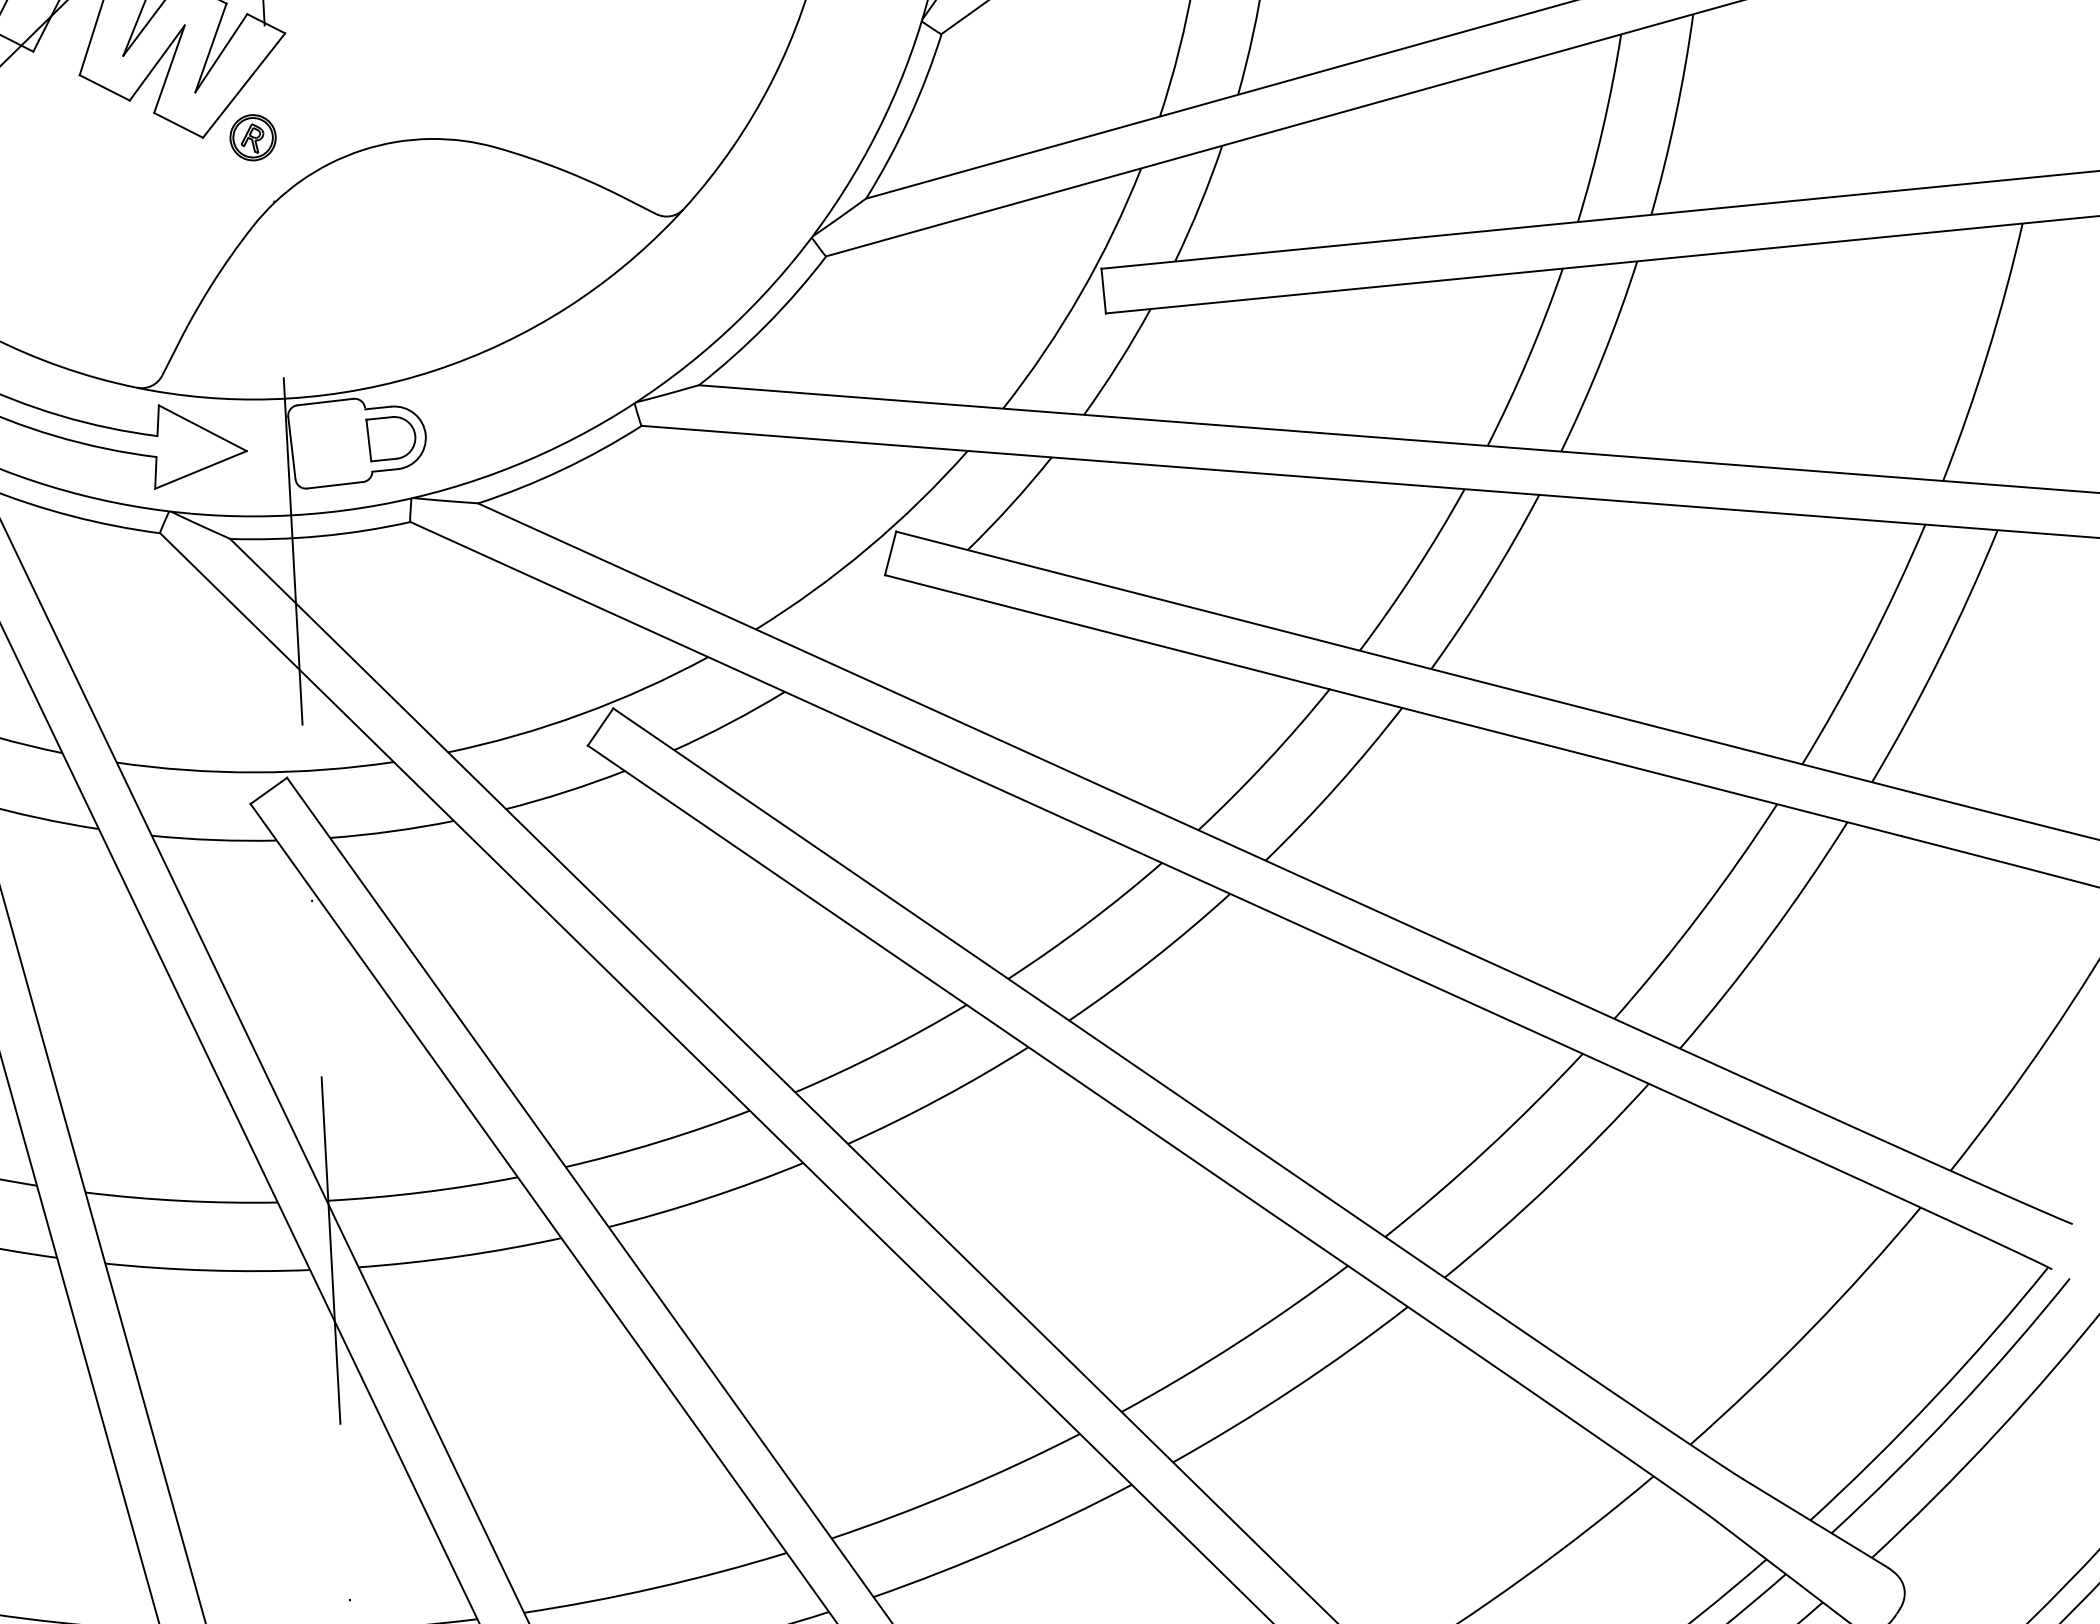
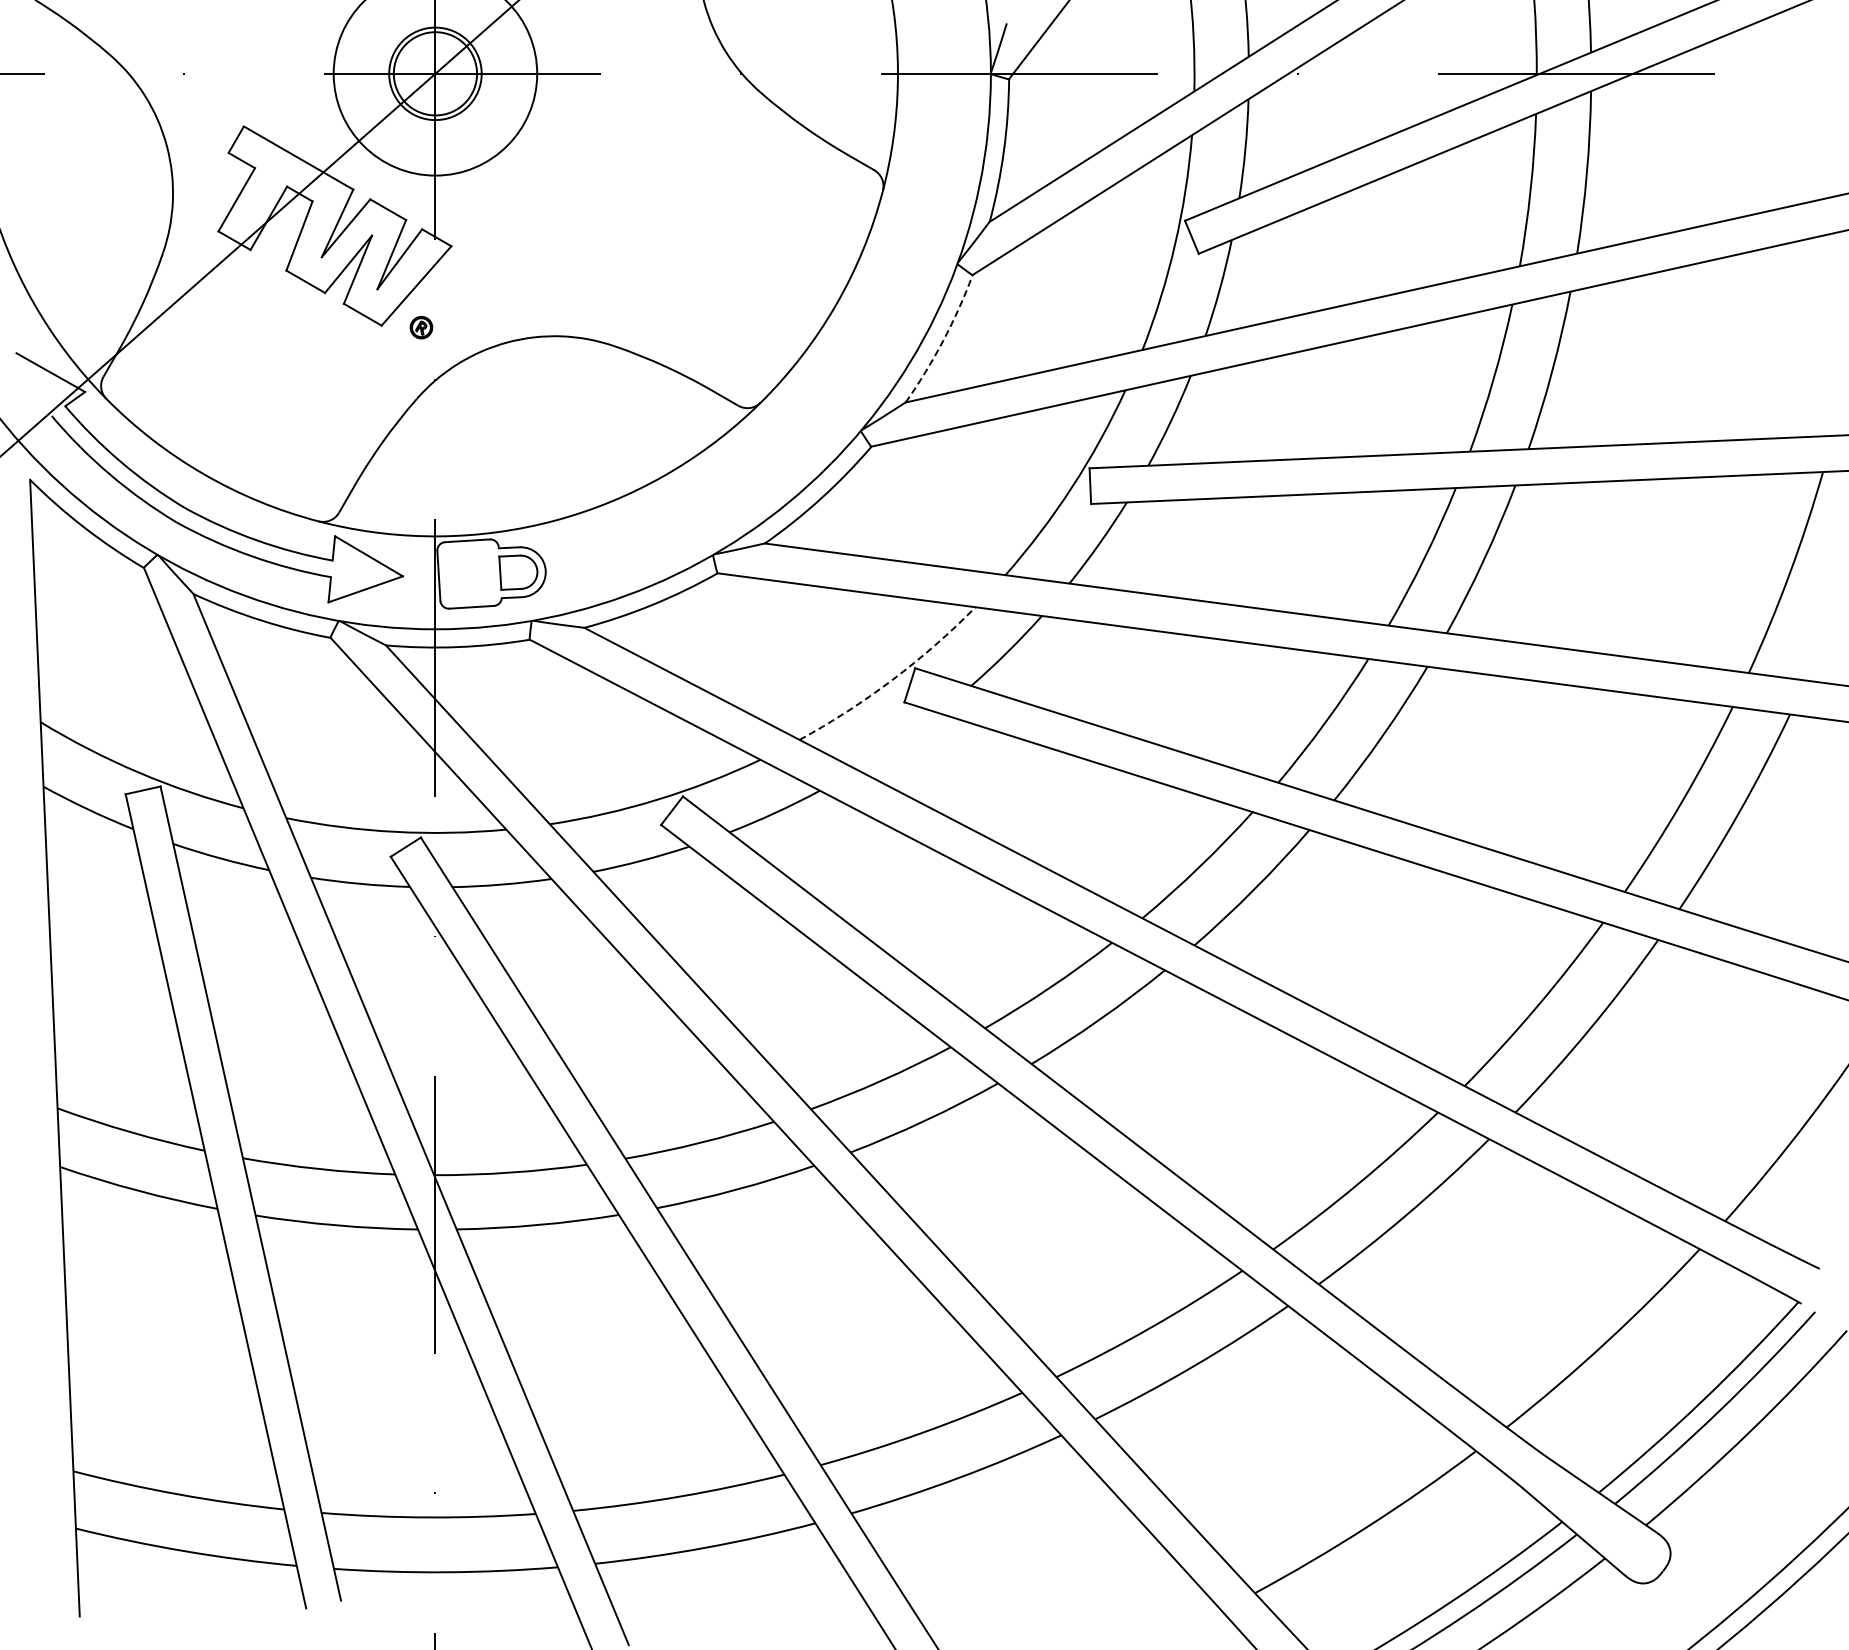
arc: (909, 118) -> (943, 340), solid -> dashed
part: (253, 137) -> (421, 327), size x0.6
arc: (868, 547) -> (892, 679), solid -> dashed

